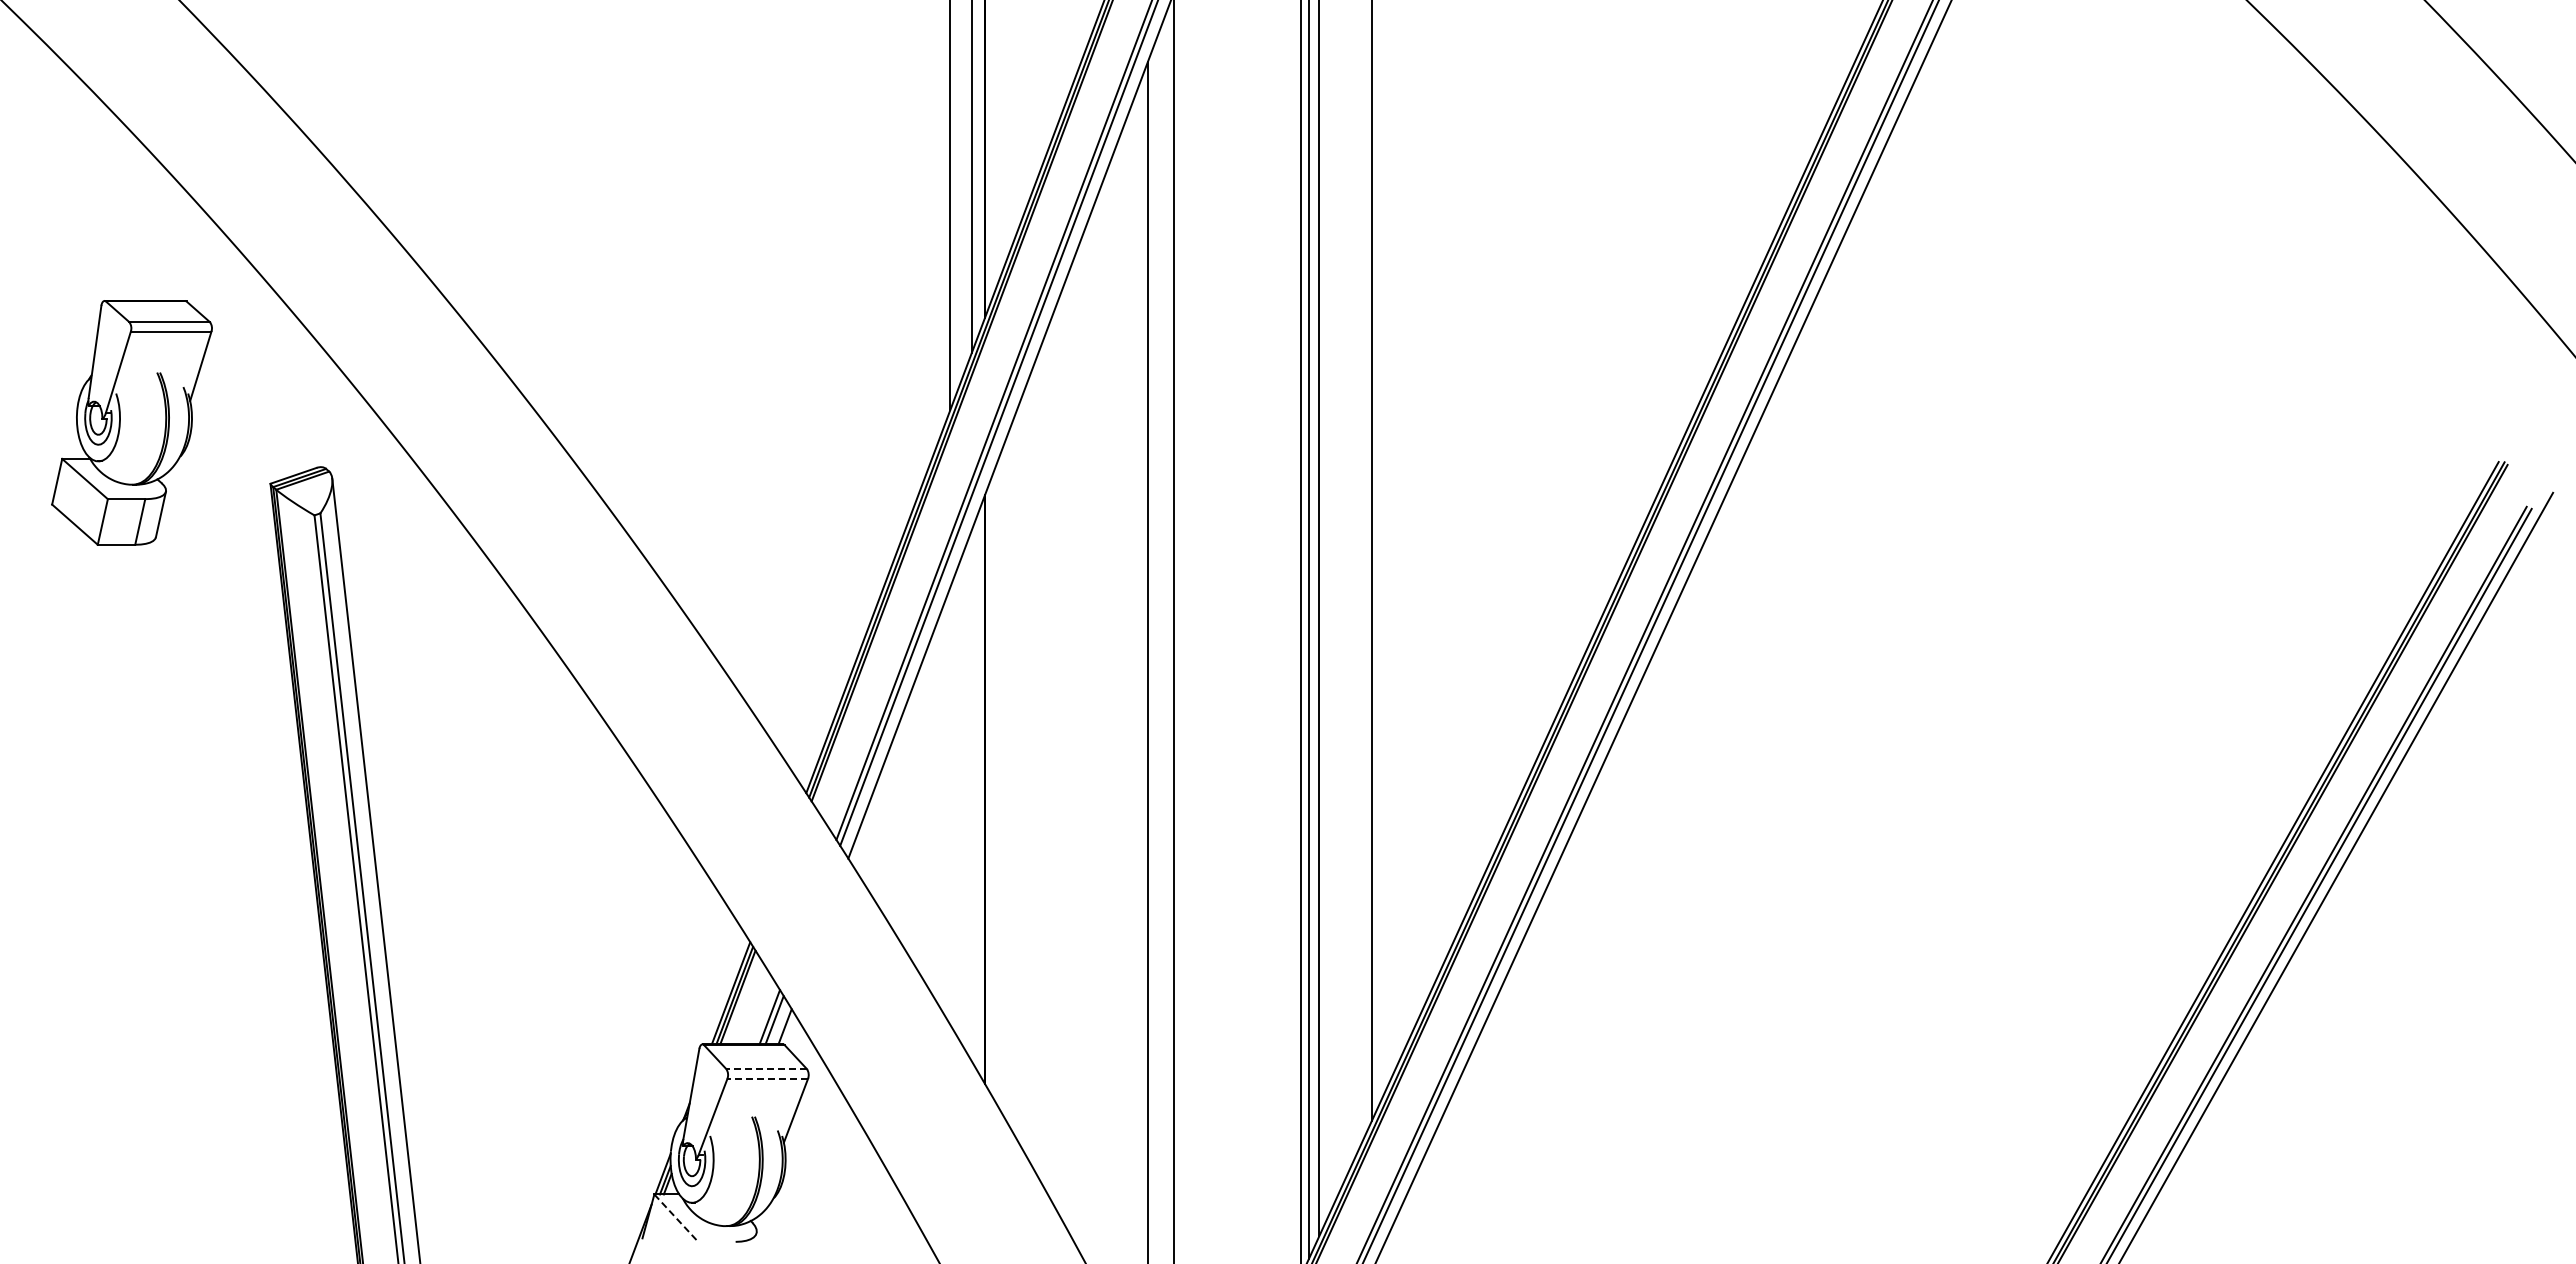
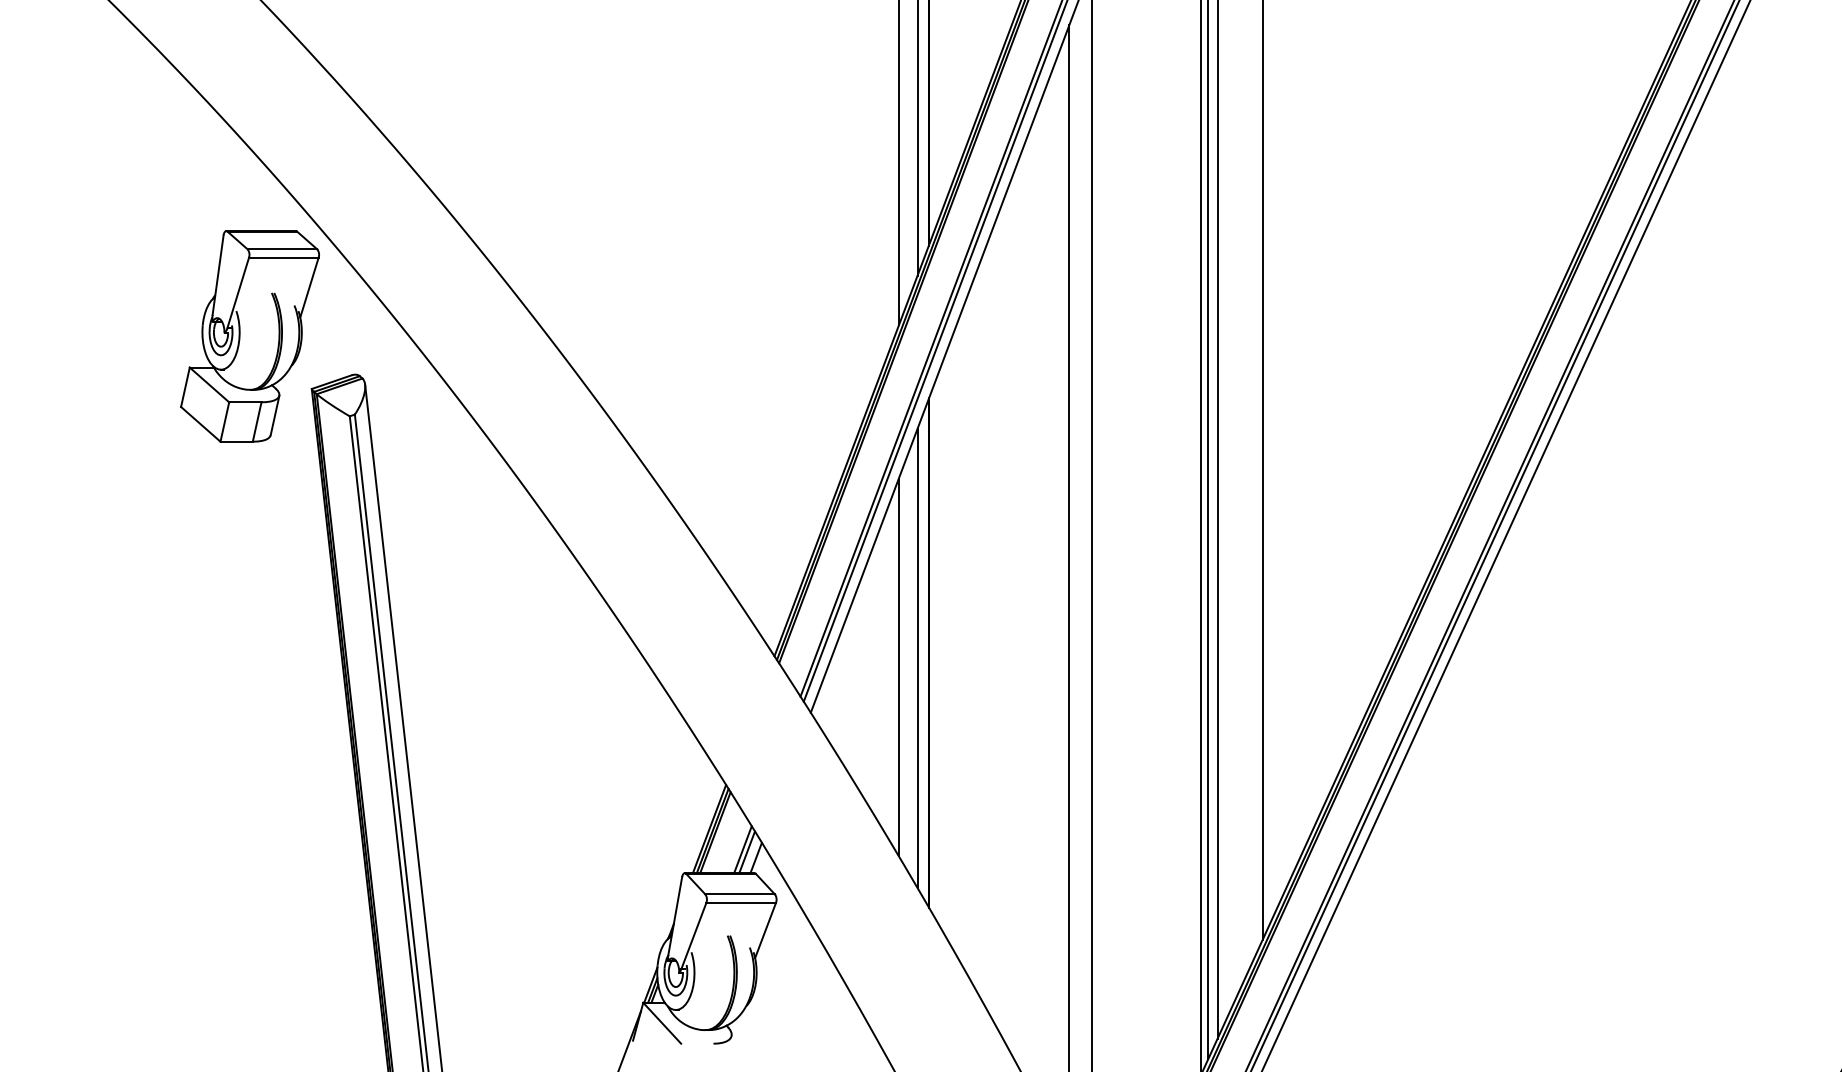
part: (131, 422) -> (249, 336), moved
line: (971, 795) -> (917, 658), added
line: (950, 806) -> (899, 667), added
line: (766, 1069) -> (740, 894), dashed -> solid
line: (767, 1078) -> (740, 902), dashed -> solid
line: (676, 1218) -> (662, 1023), dashed -> solid

